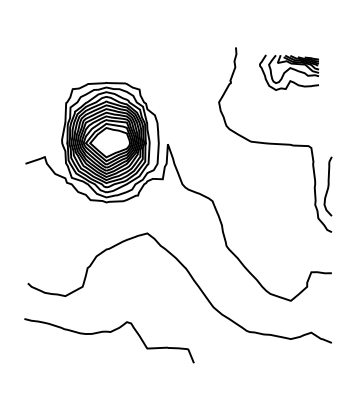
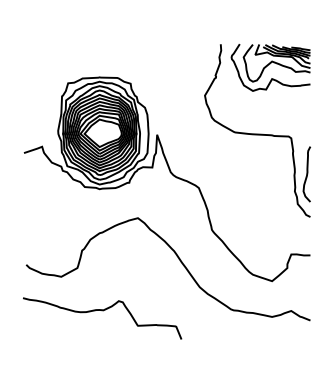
part: (288, 72) -> (269, 67), size x1.43

